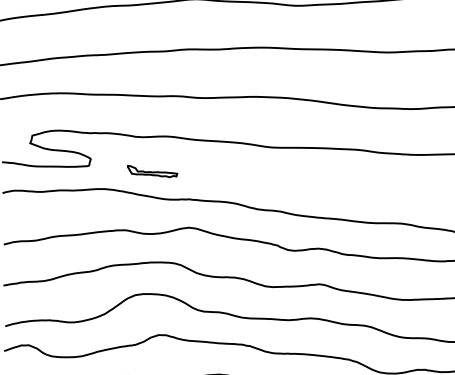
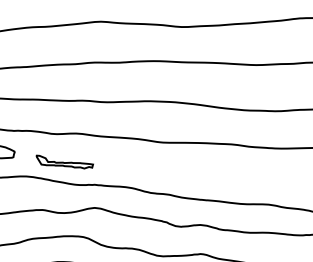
part: (152, 171) -> (65, 162), size x1.4

